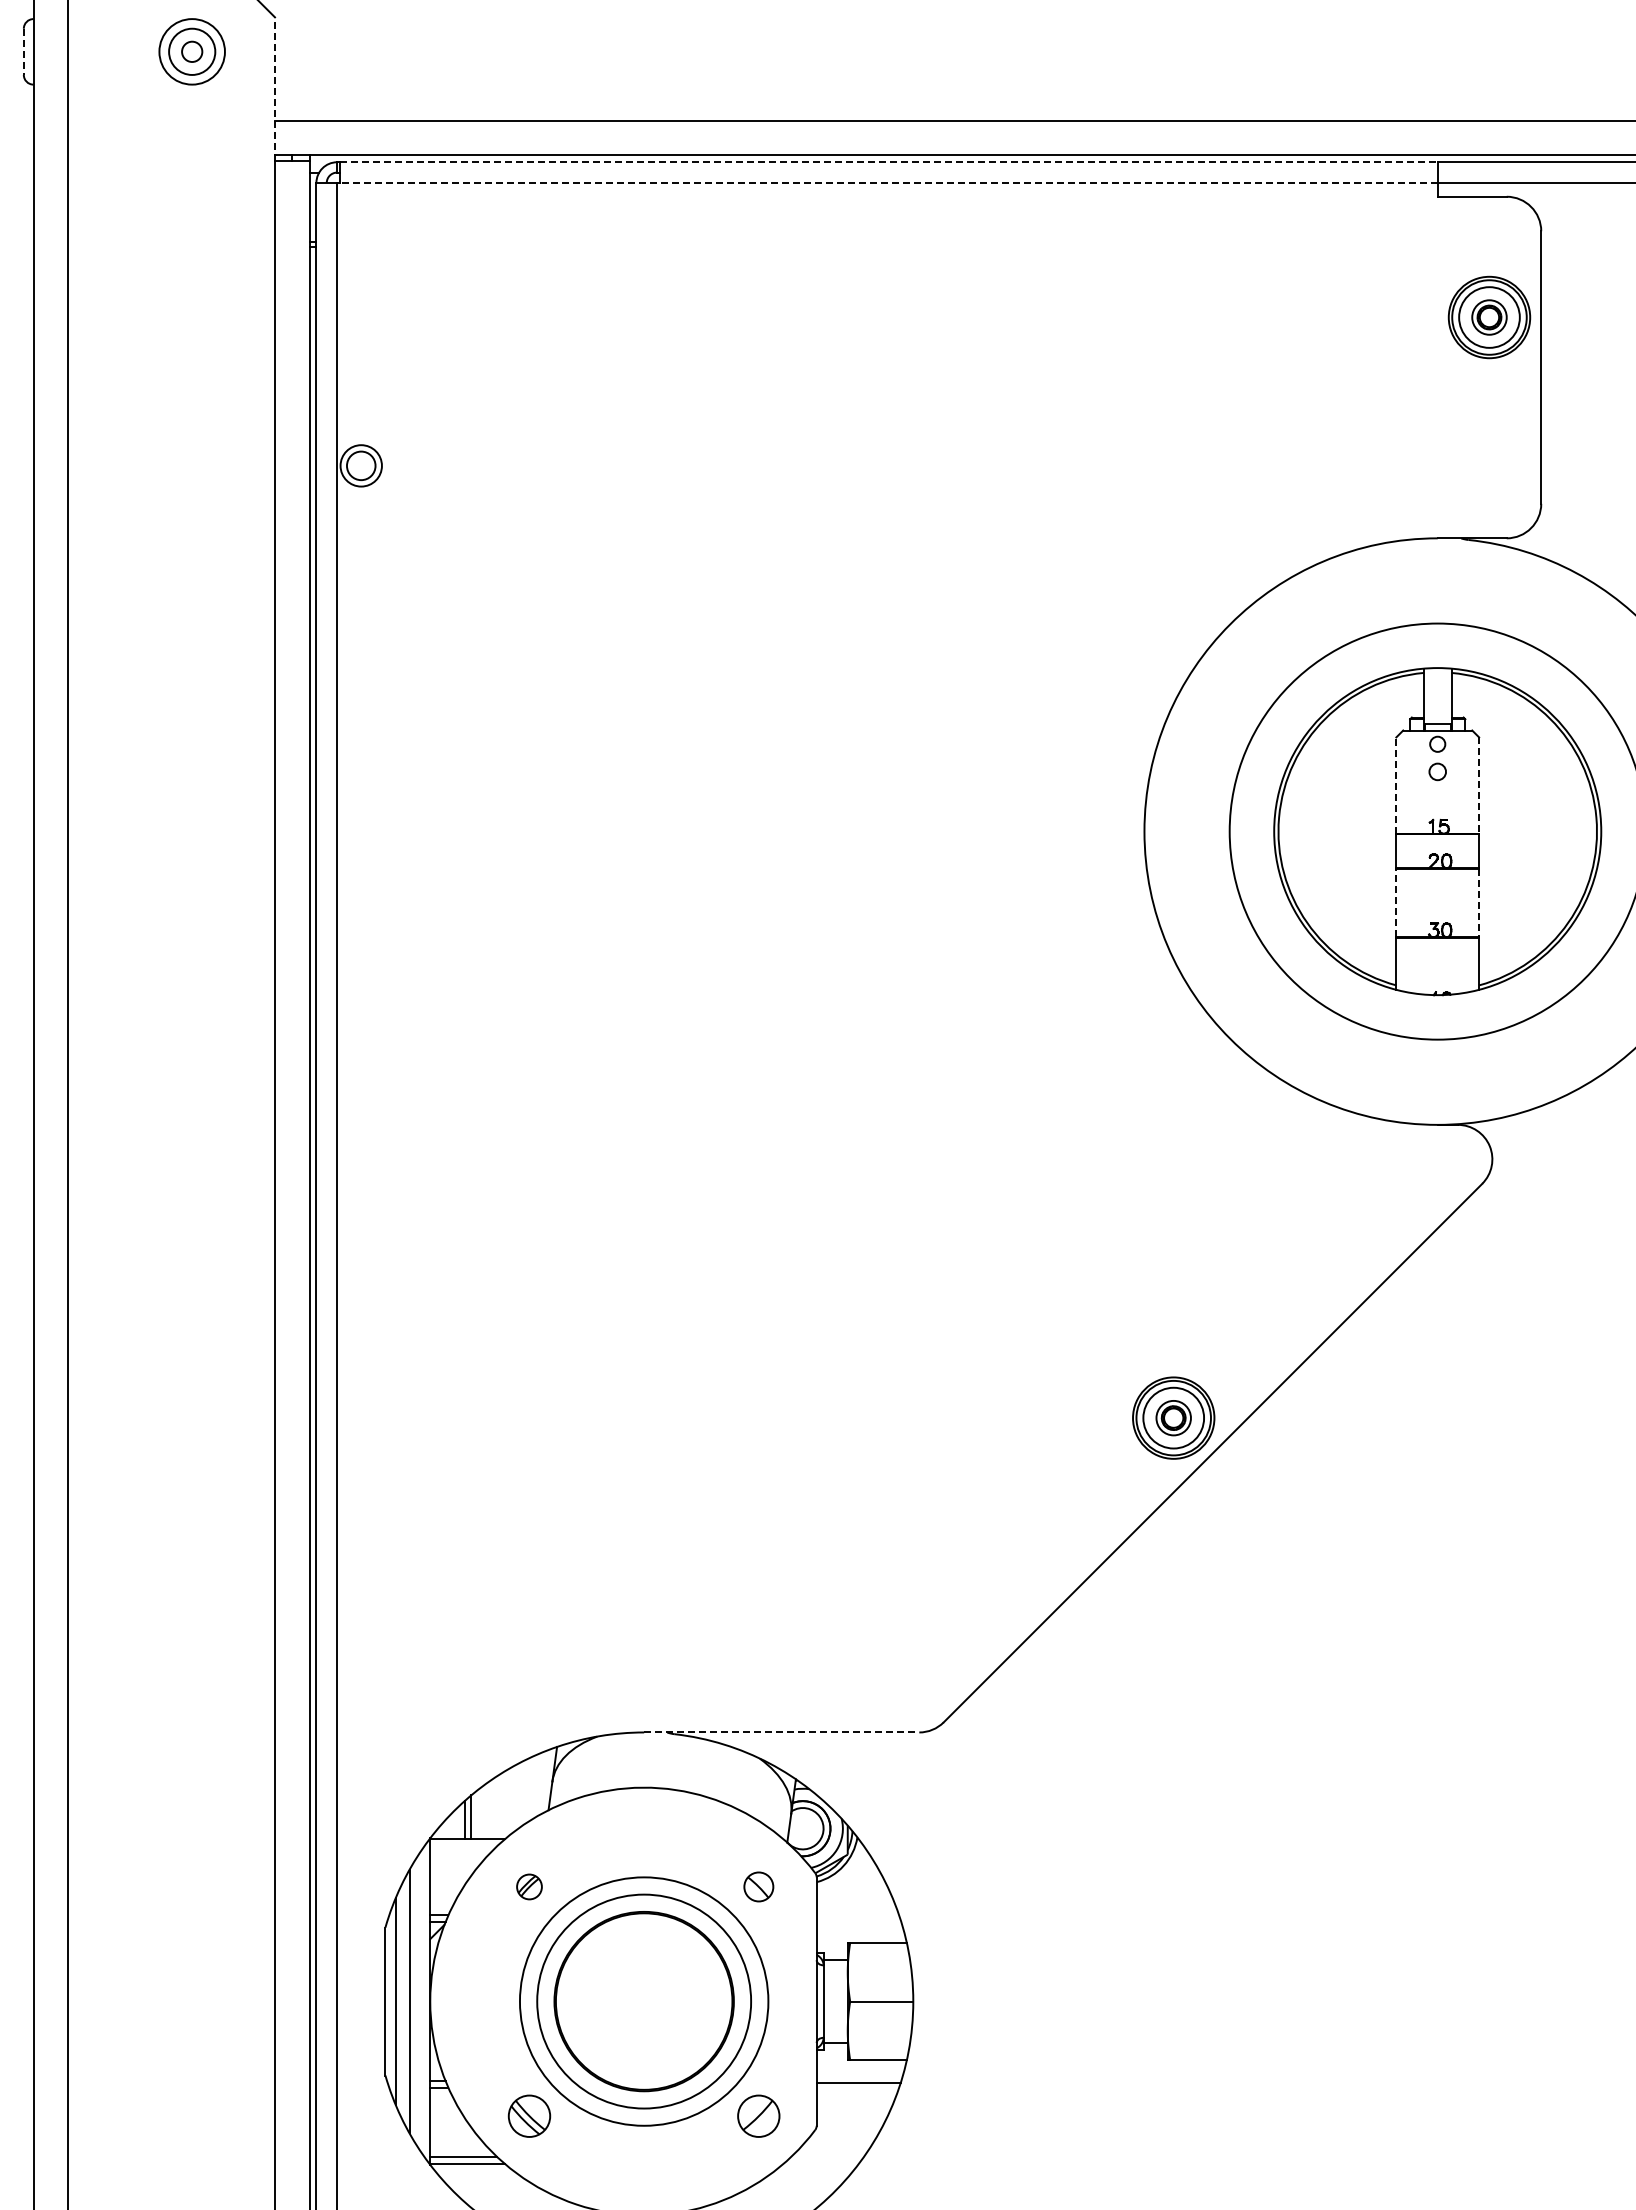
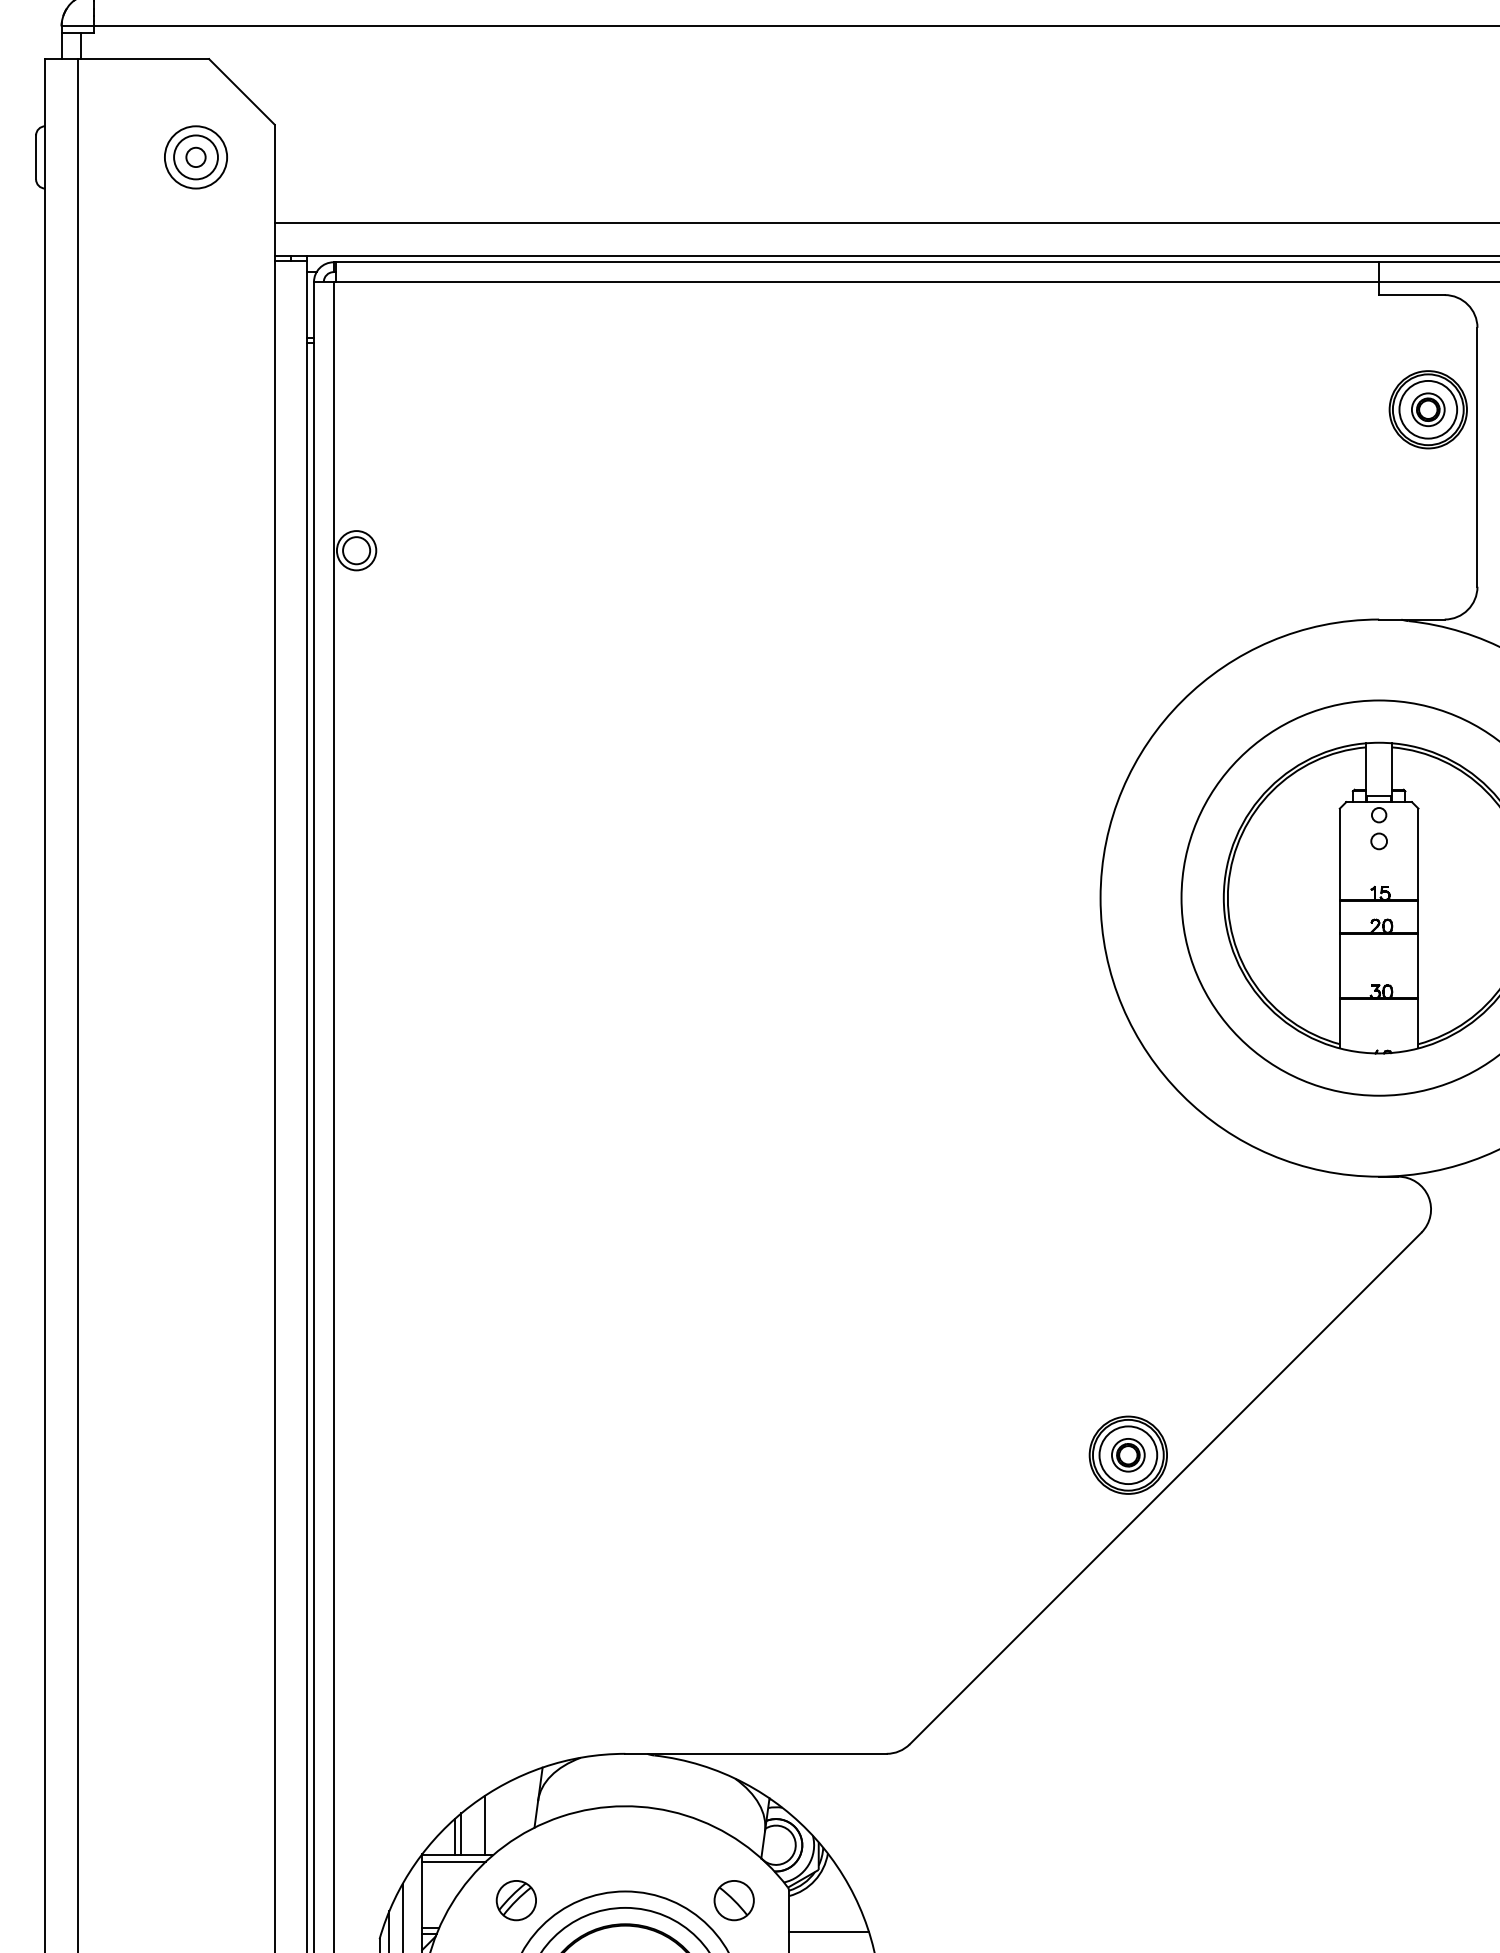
line: (23, 52) -> (35, 158), dashed -> solid
line: (275, 88) -> (275, 192), dashed -> solid
line: (889, 162) -> (858, 262), dashed -> solid
line: (888, 182) -> (857, 281), dashed -> solid
line: (1396, 785) -> (1339, 854), dashed -> solid
line: (1479, 786) -> (1418, 855), dashed -> solid
line: (1396, 902) -> (1339, 965), dashed -> solid
line: (1479, 903) -> (1418, 966), dashed -> solid
line: (781, 1732) -> (755, 1753), dashed -> solid
line: (496, 1807) -> (485, 1825), added
line: (463, 1846) -> (453, 1862), added
part: (529, 1886) -> (516, 1900), size x1.67
part: (758, 1886) -> (733, 1900), size x1.43
line: (858, 1920) -> (828, 1932), added

